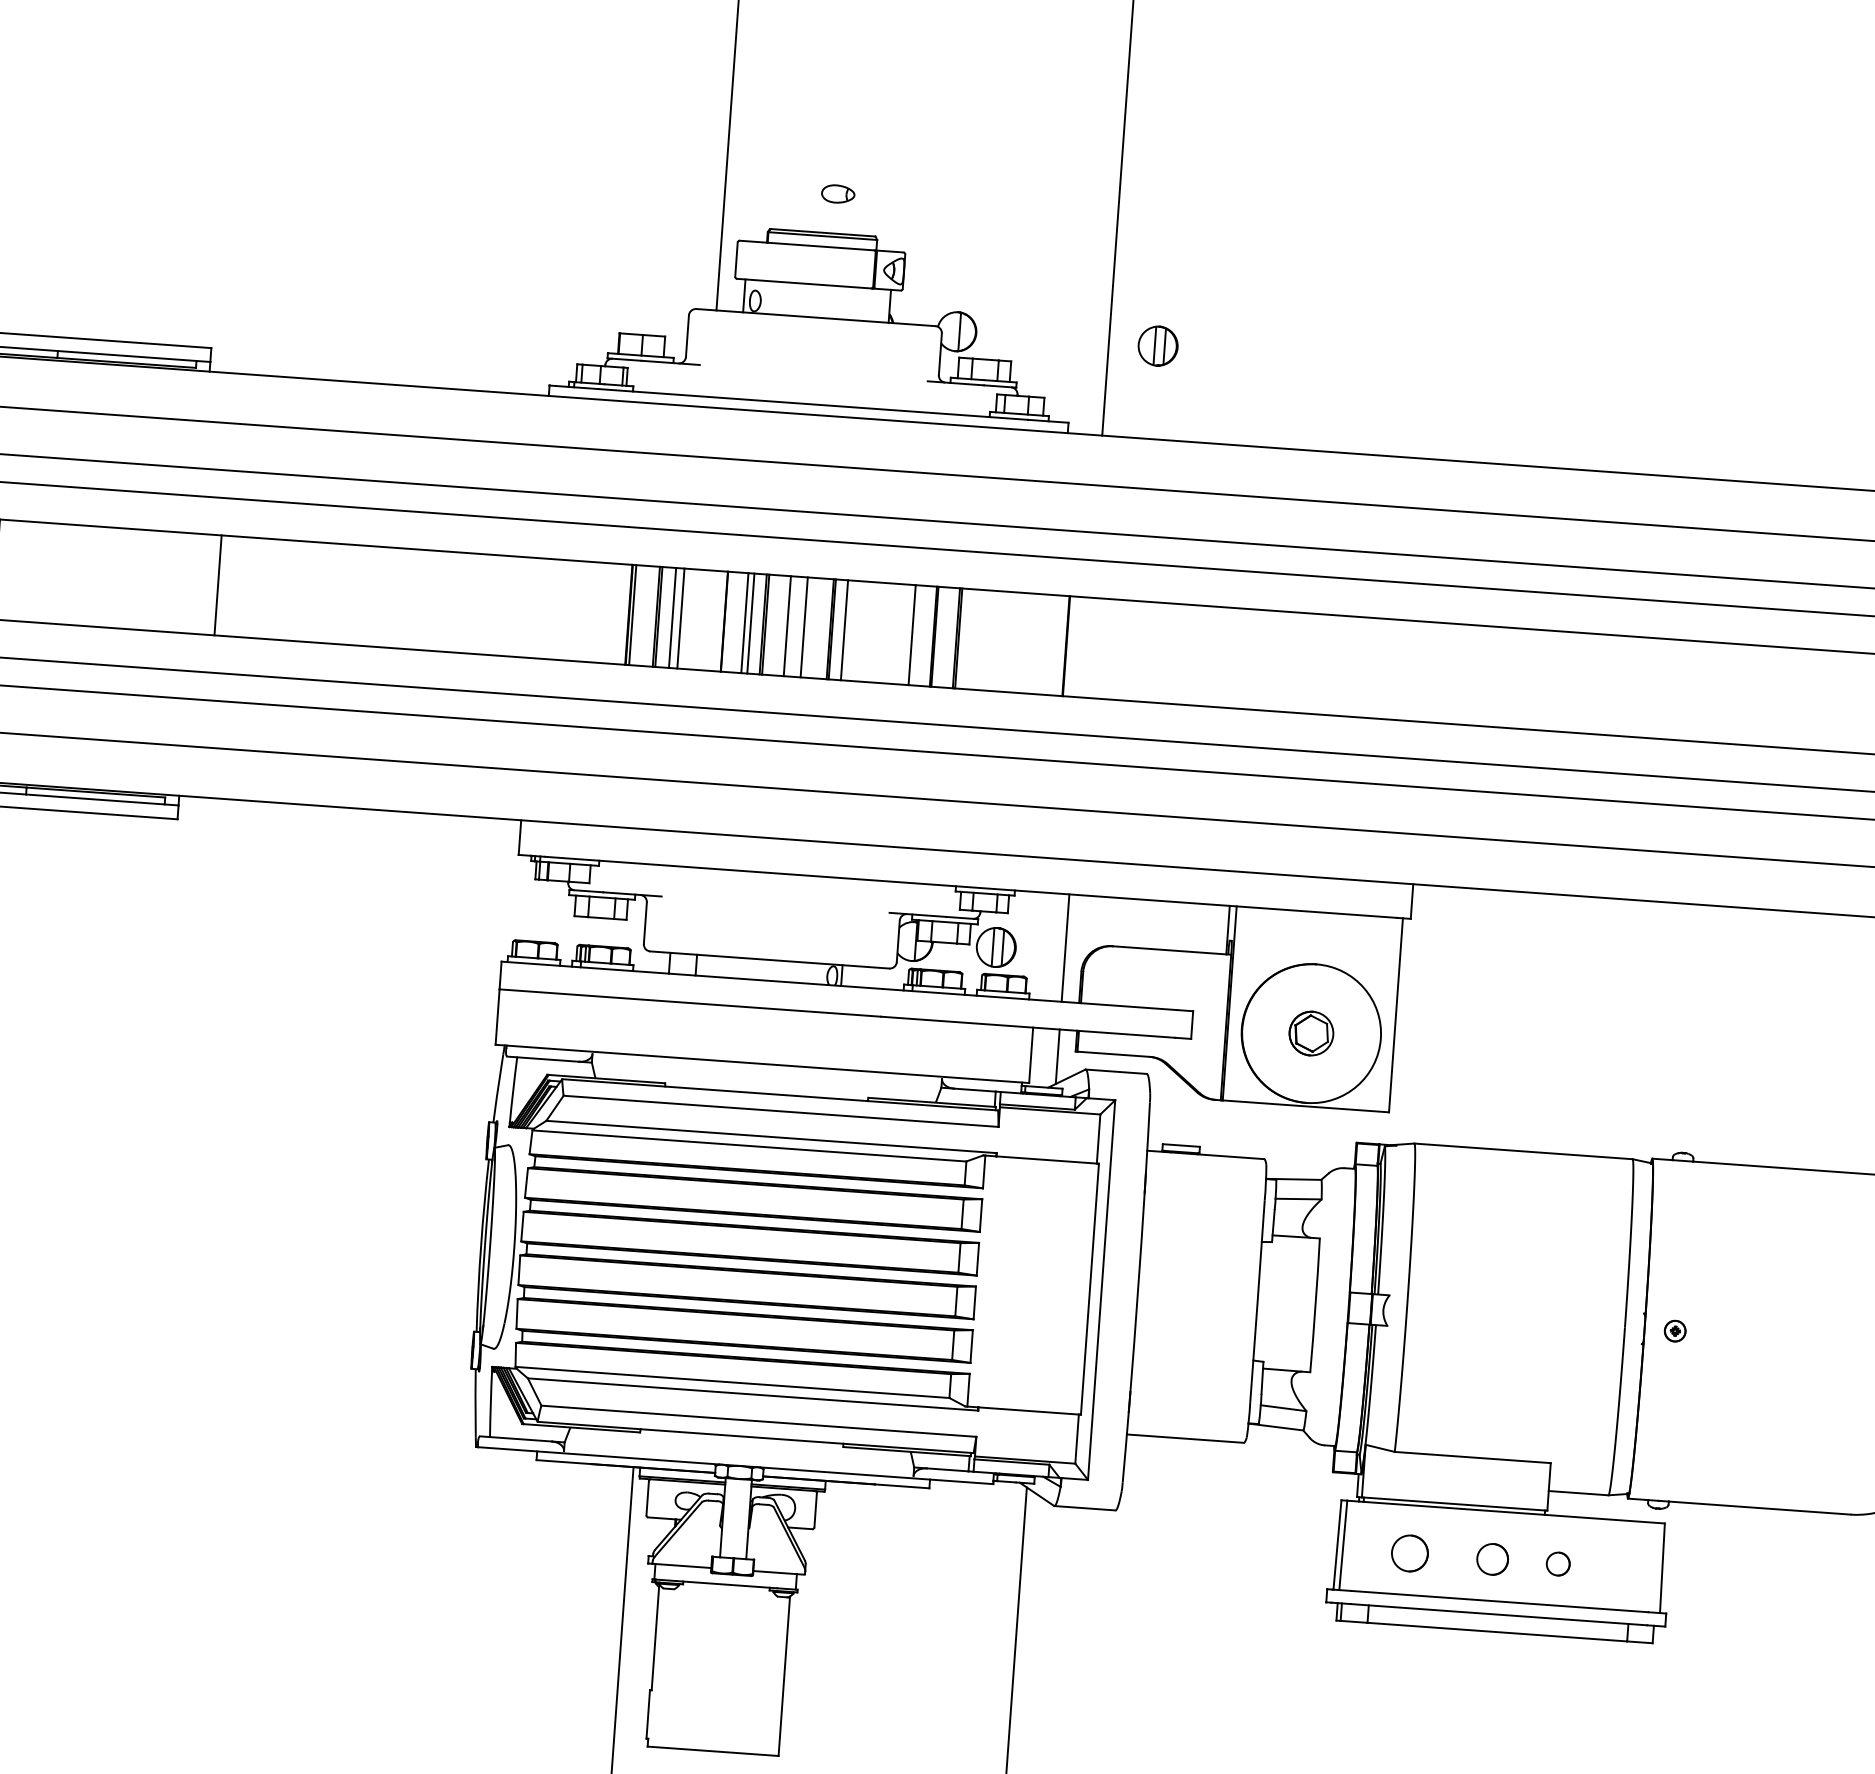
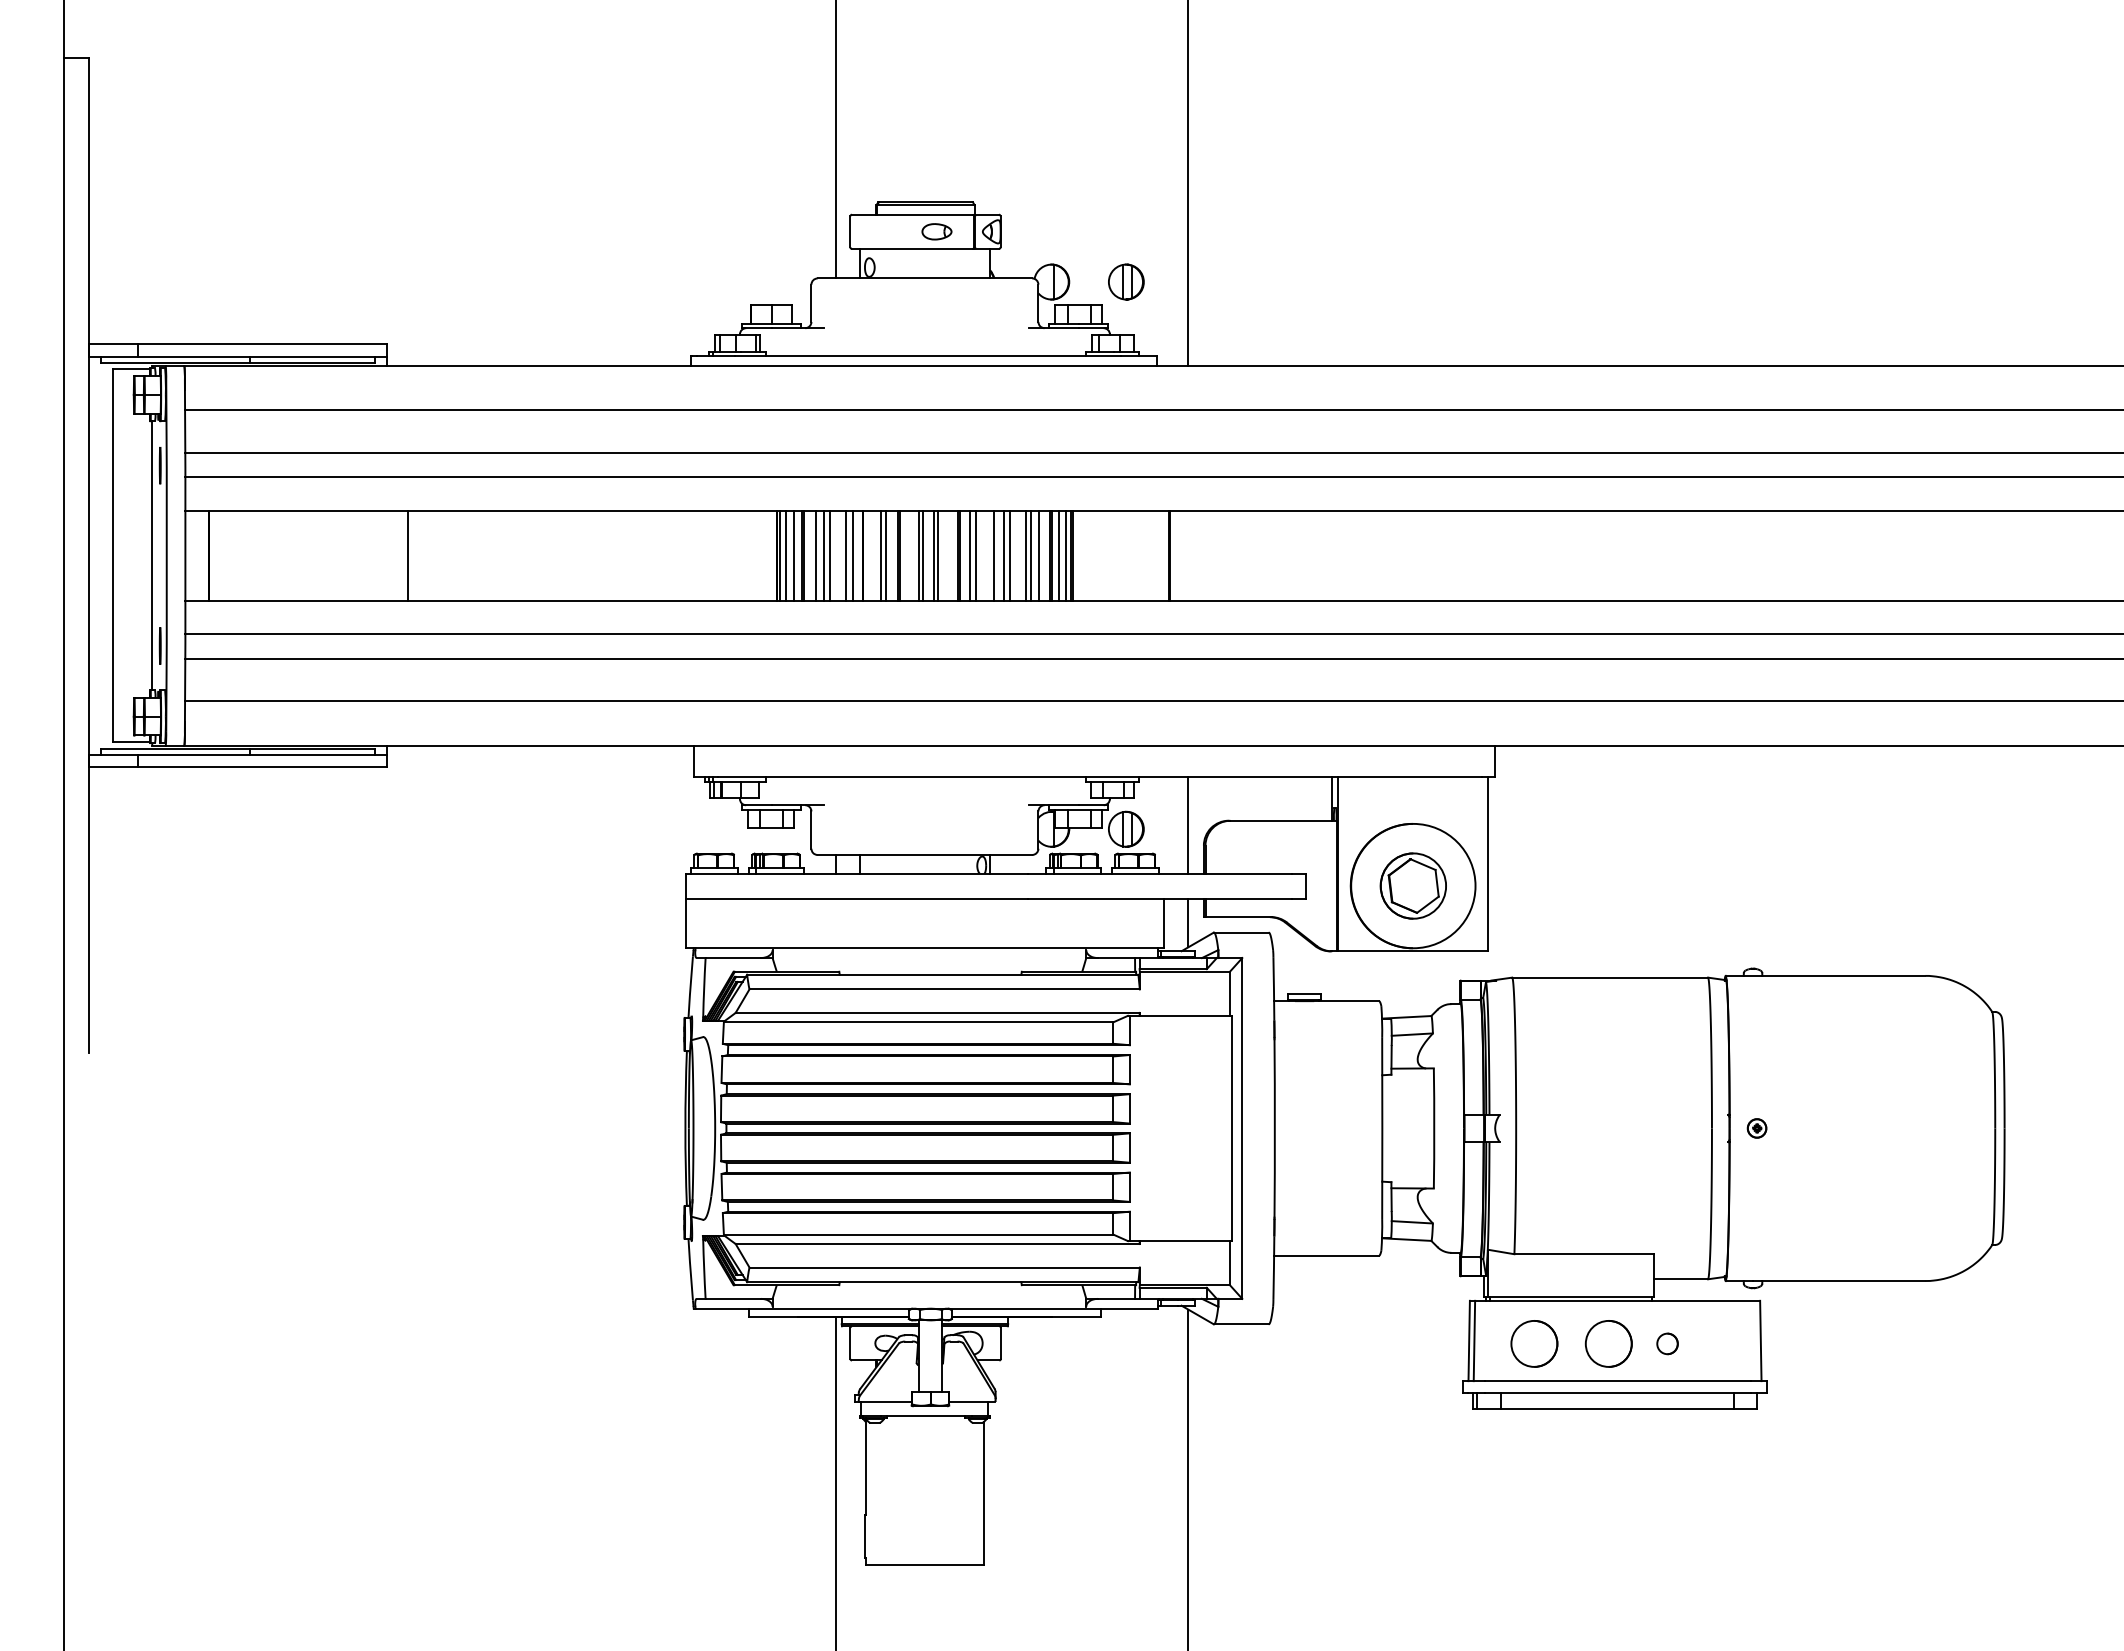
part: (837, 193) -> (936, 231), moved
part: (1158, 345) -> (1126, 281), moved
line: (638, 615) -> (785, 555), added
line: (647, 615) -> (793, 555), added
line: (688, 618) -> (830, 555), added
line: (705, 619) -> (845, 555), added
line: (713, 620) -> (852, 555), added
line: (791, 626) -> (922, 555), added
line: (808, 627) -> (938, 555), added
line: (851, 630) -> (976, 555), added
line: (871, 631) -> (994, 555), added
line: (881, 632) -> (1003, 555), added
line: (889, 633) -> (1010, 555), added
line: (905, 634) -> (1025, 555), added
line: (920, 635) -> (1038, 555), added
line: (943, 637) -> (1059, 555), added
line: (951, 637) -> (1066, 555), added
part: (1310, 1032) -> (1412, 885), size x1.67
circle: (1410, 1553) -> (1534, 1343), size x1.43
circle: (1492, 1558) -> (1608, 1343), size x1.67

